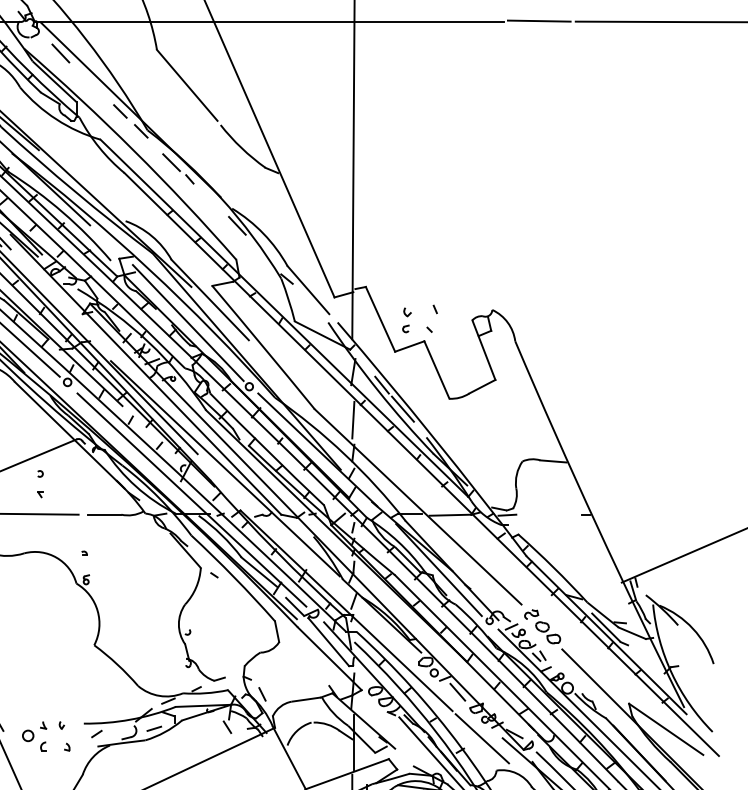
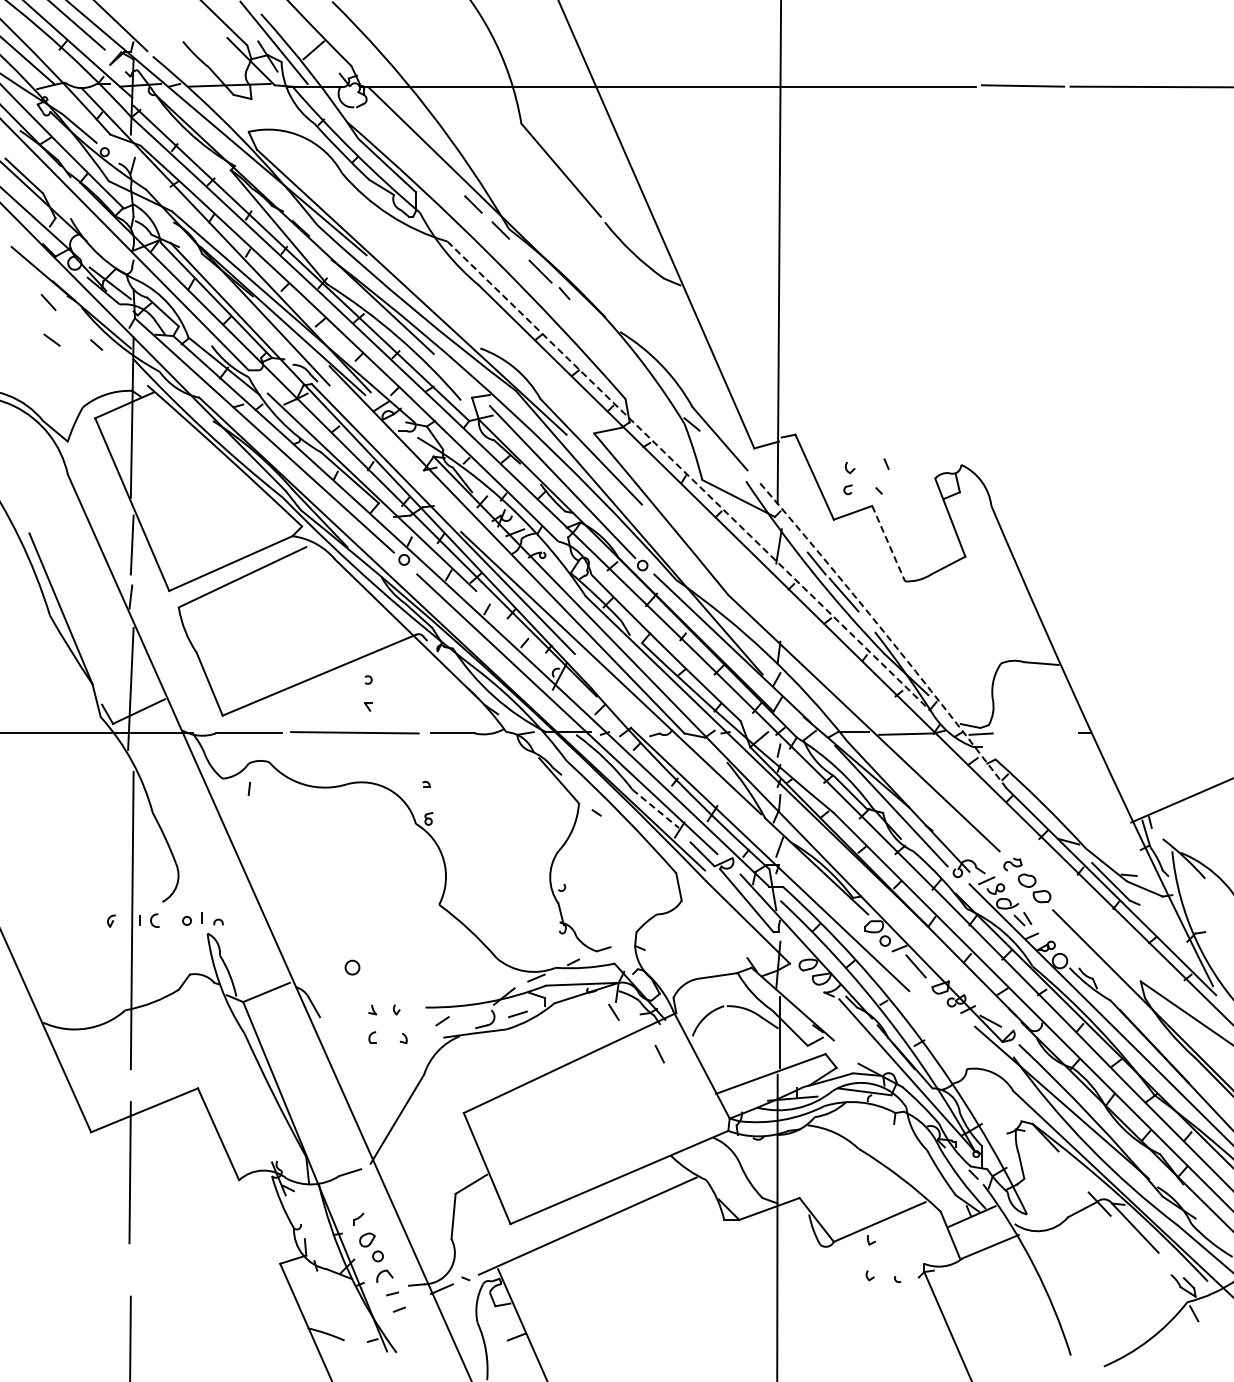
line: (60, 53) -> (395, 128), removed
line: (237, 225) -> (626, 354), removed
line: (284, 318) -> (688, 476), solid -> dashed
line: (436, 370) -> (888, 544), solid -> dashed
line: (352, 420) -> (778, 609), removed
arc: (433, 437) -> (884, 632), solid -> dashed
line: (259, 572) -> (656, 809), solid -> dashed
line: (262, 694) -> (659, 1054), moved
circle: (28, 735) -> (352, 967), moved
line: (482, 738) -> (948, 1027), removed

